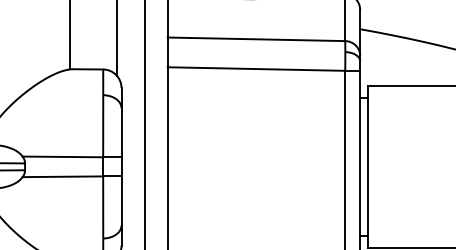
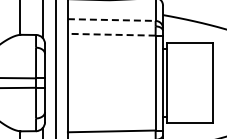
line: (255, 40) -> (111, 20), solid -> dashed
line: (255, 68) -> (111, 34), solid -> dashed

